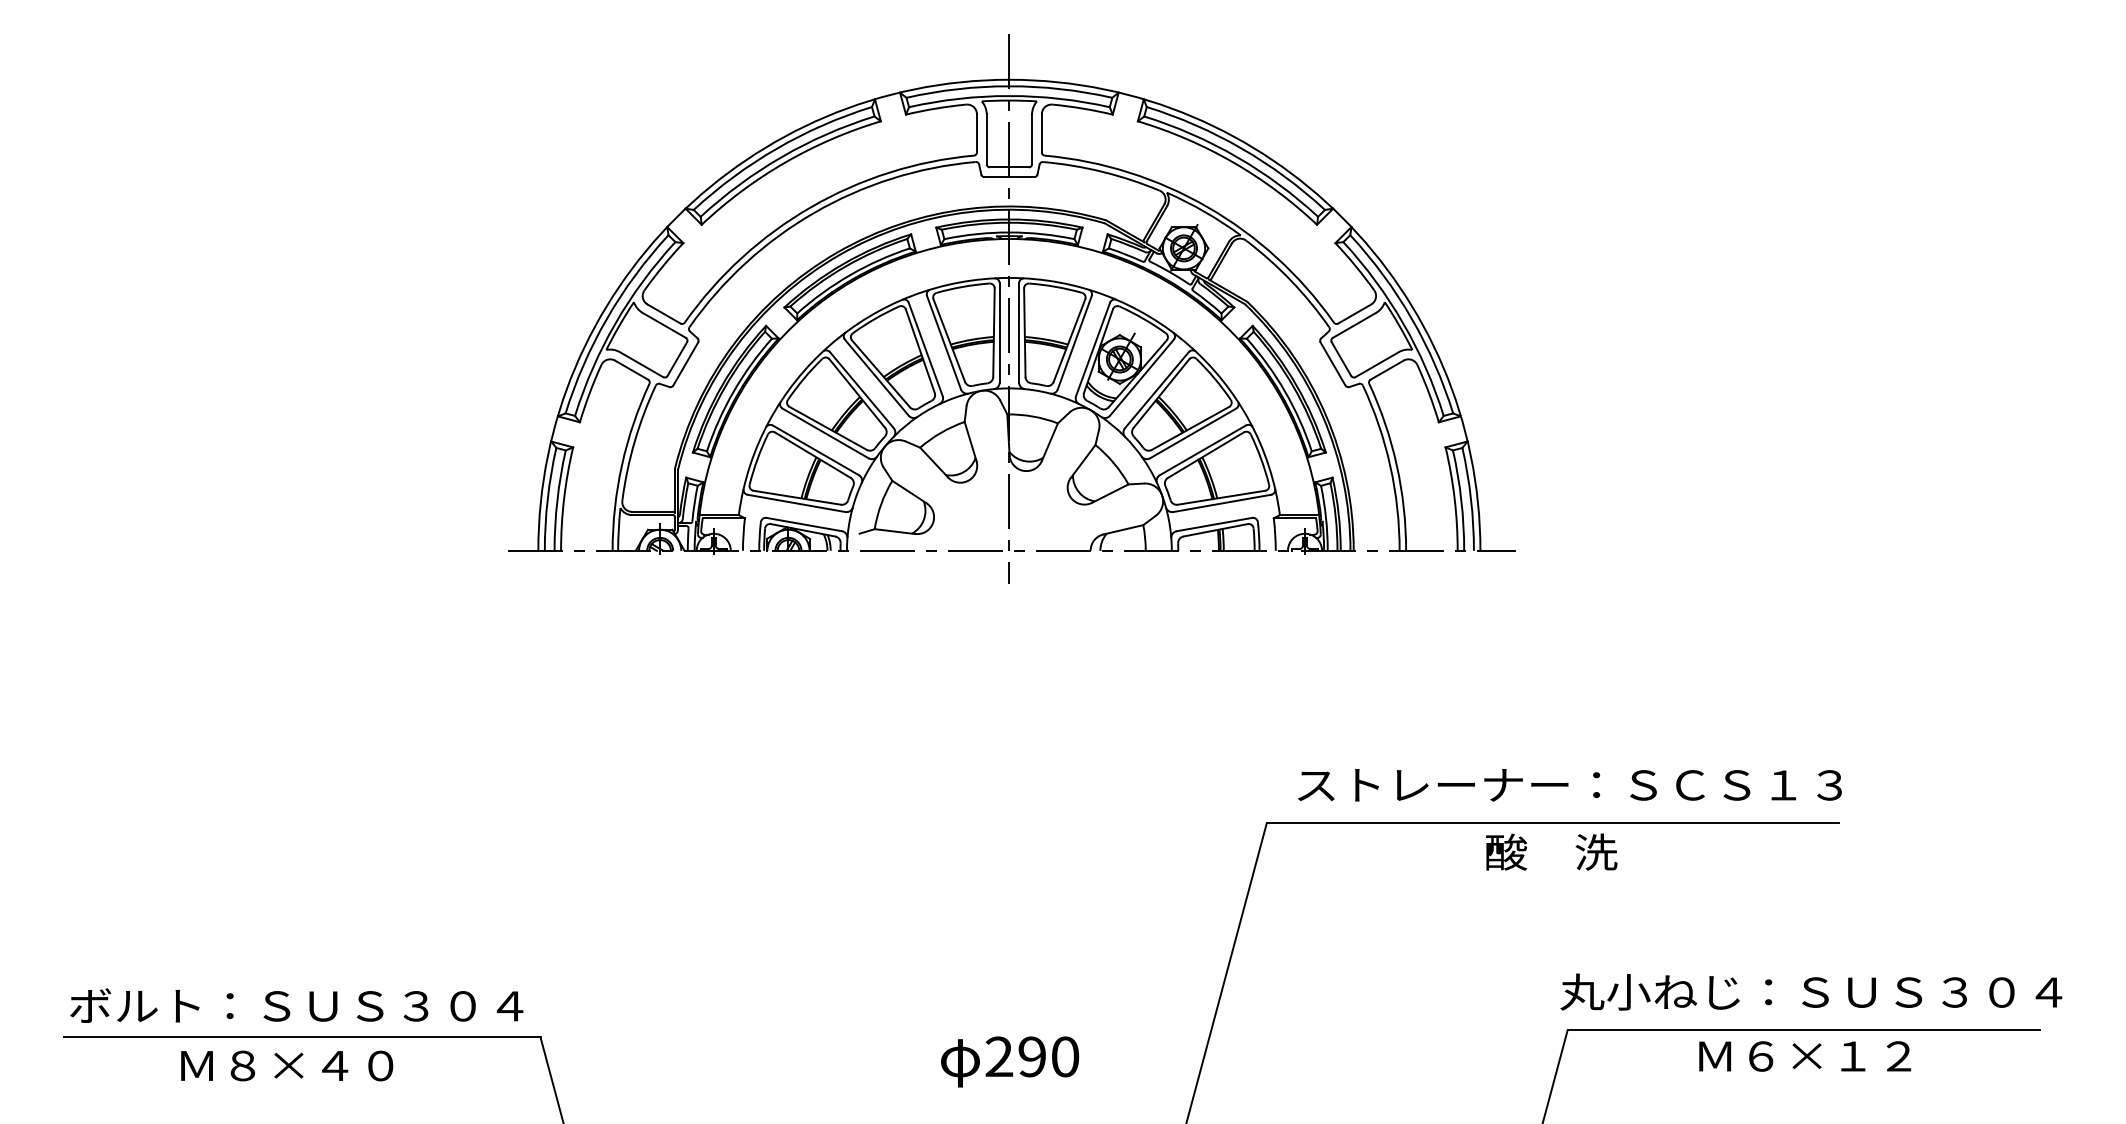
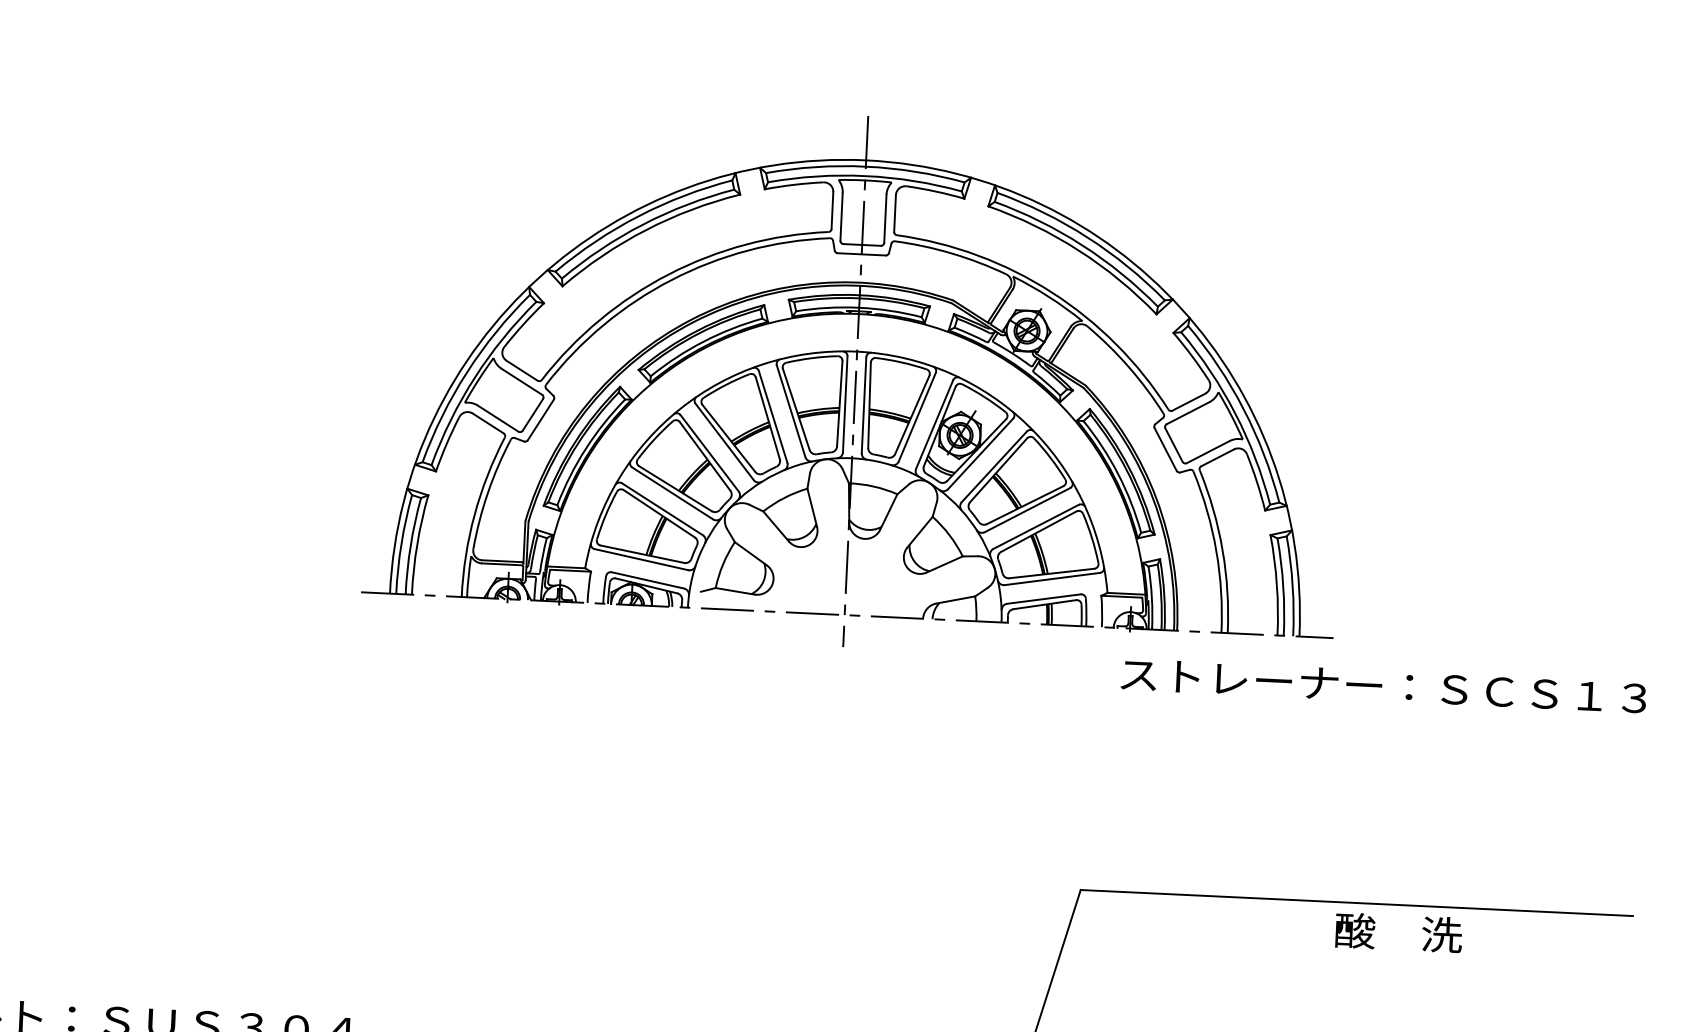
text: (1569, 785) -> (1383, 686), moved
text: (1551, 851) -> (1398, 932), moved

